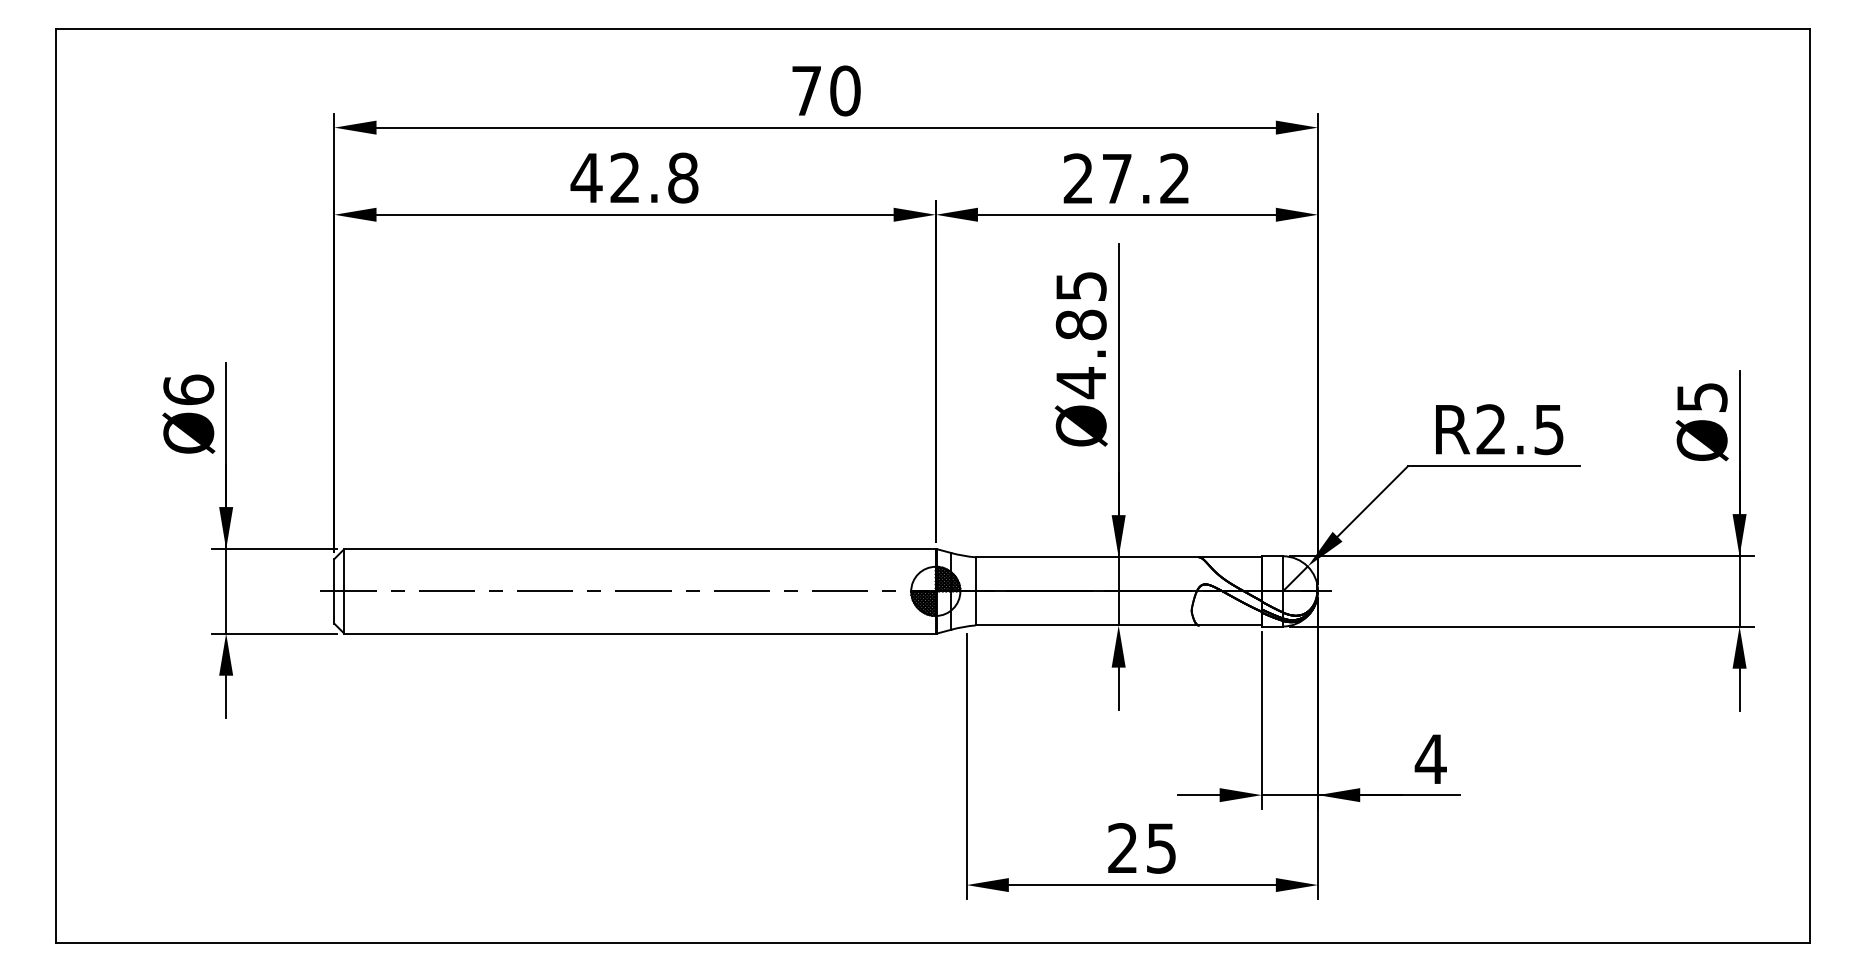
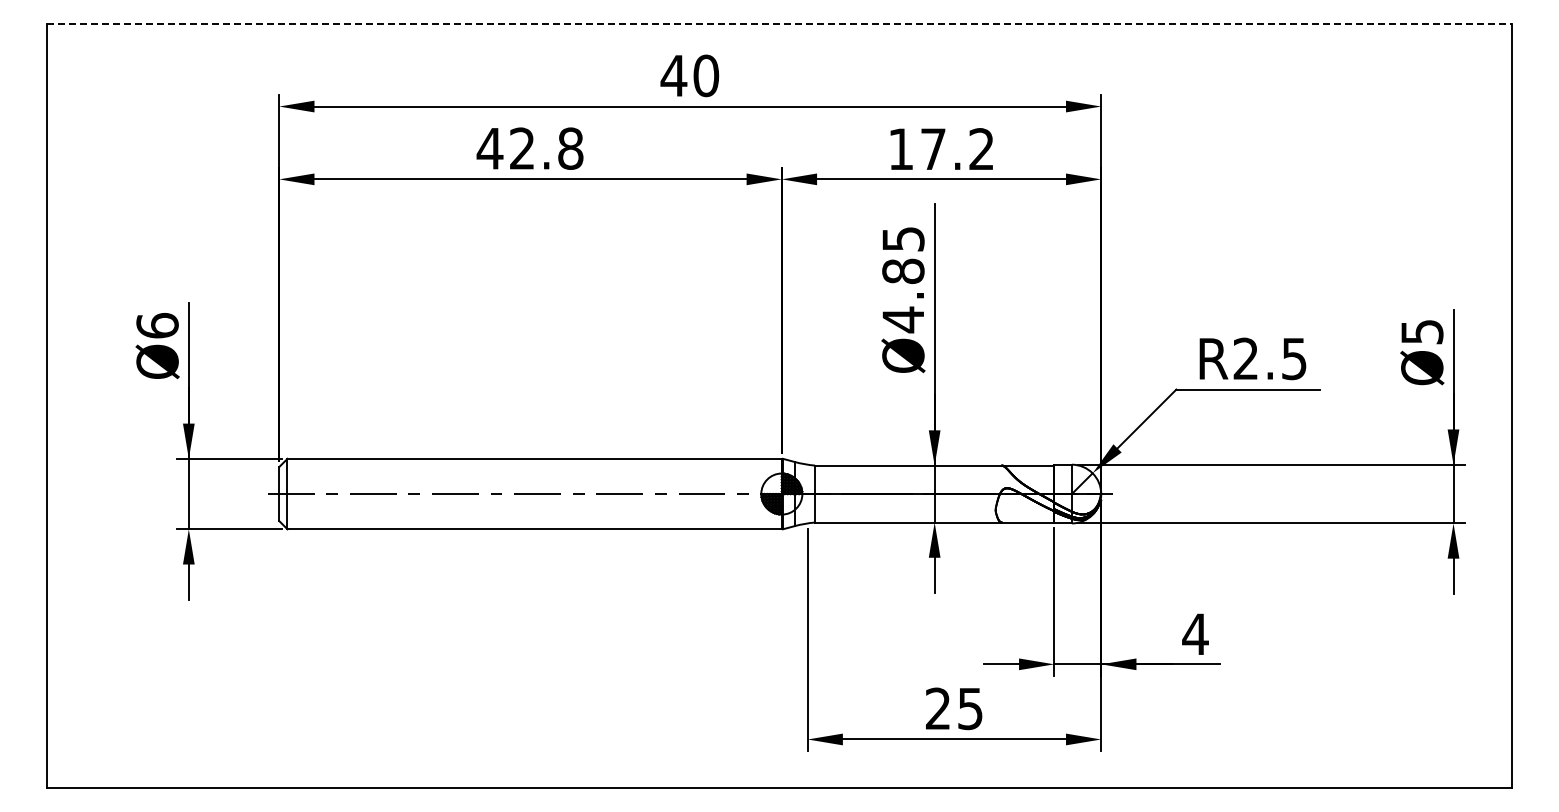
line: (933, 29) -> (779, 24), solid -> dashed
text: (806, 90) -> (673, 75), 70 -> 40
text: (1077, 177) -> (900, 148), 27.2 -> 17.2

